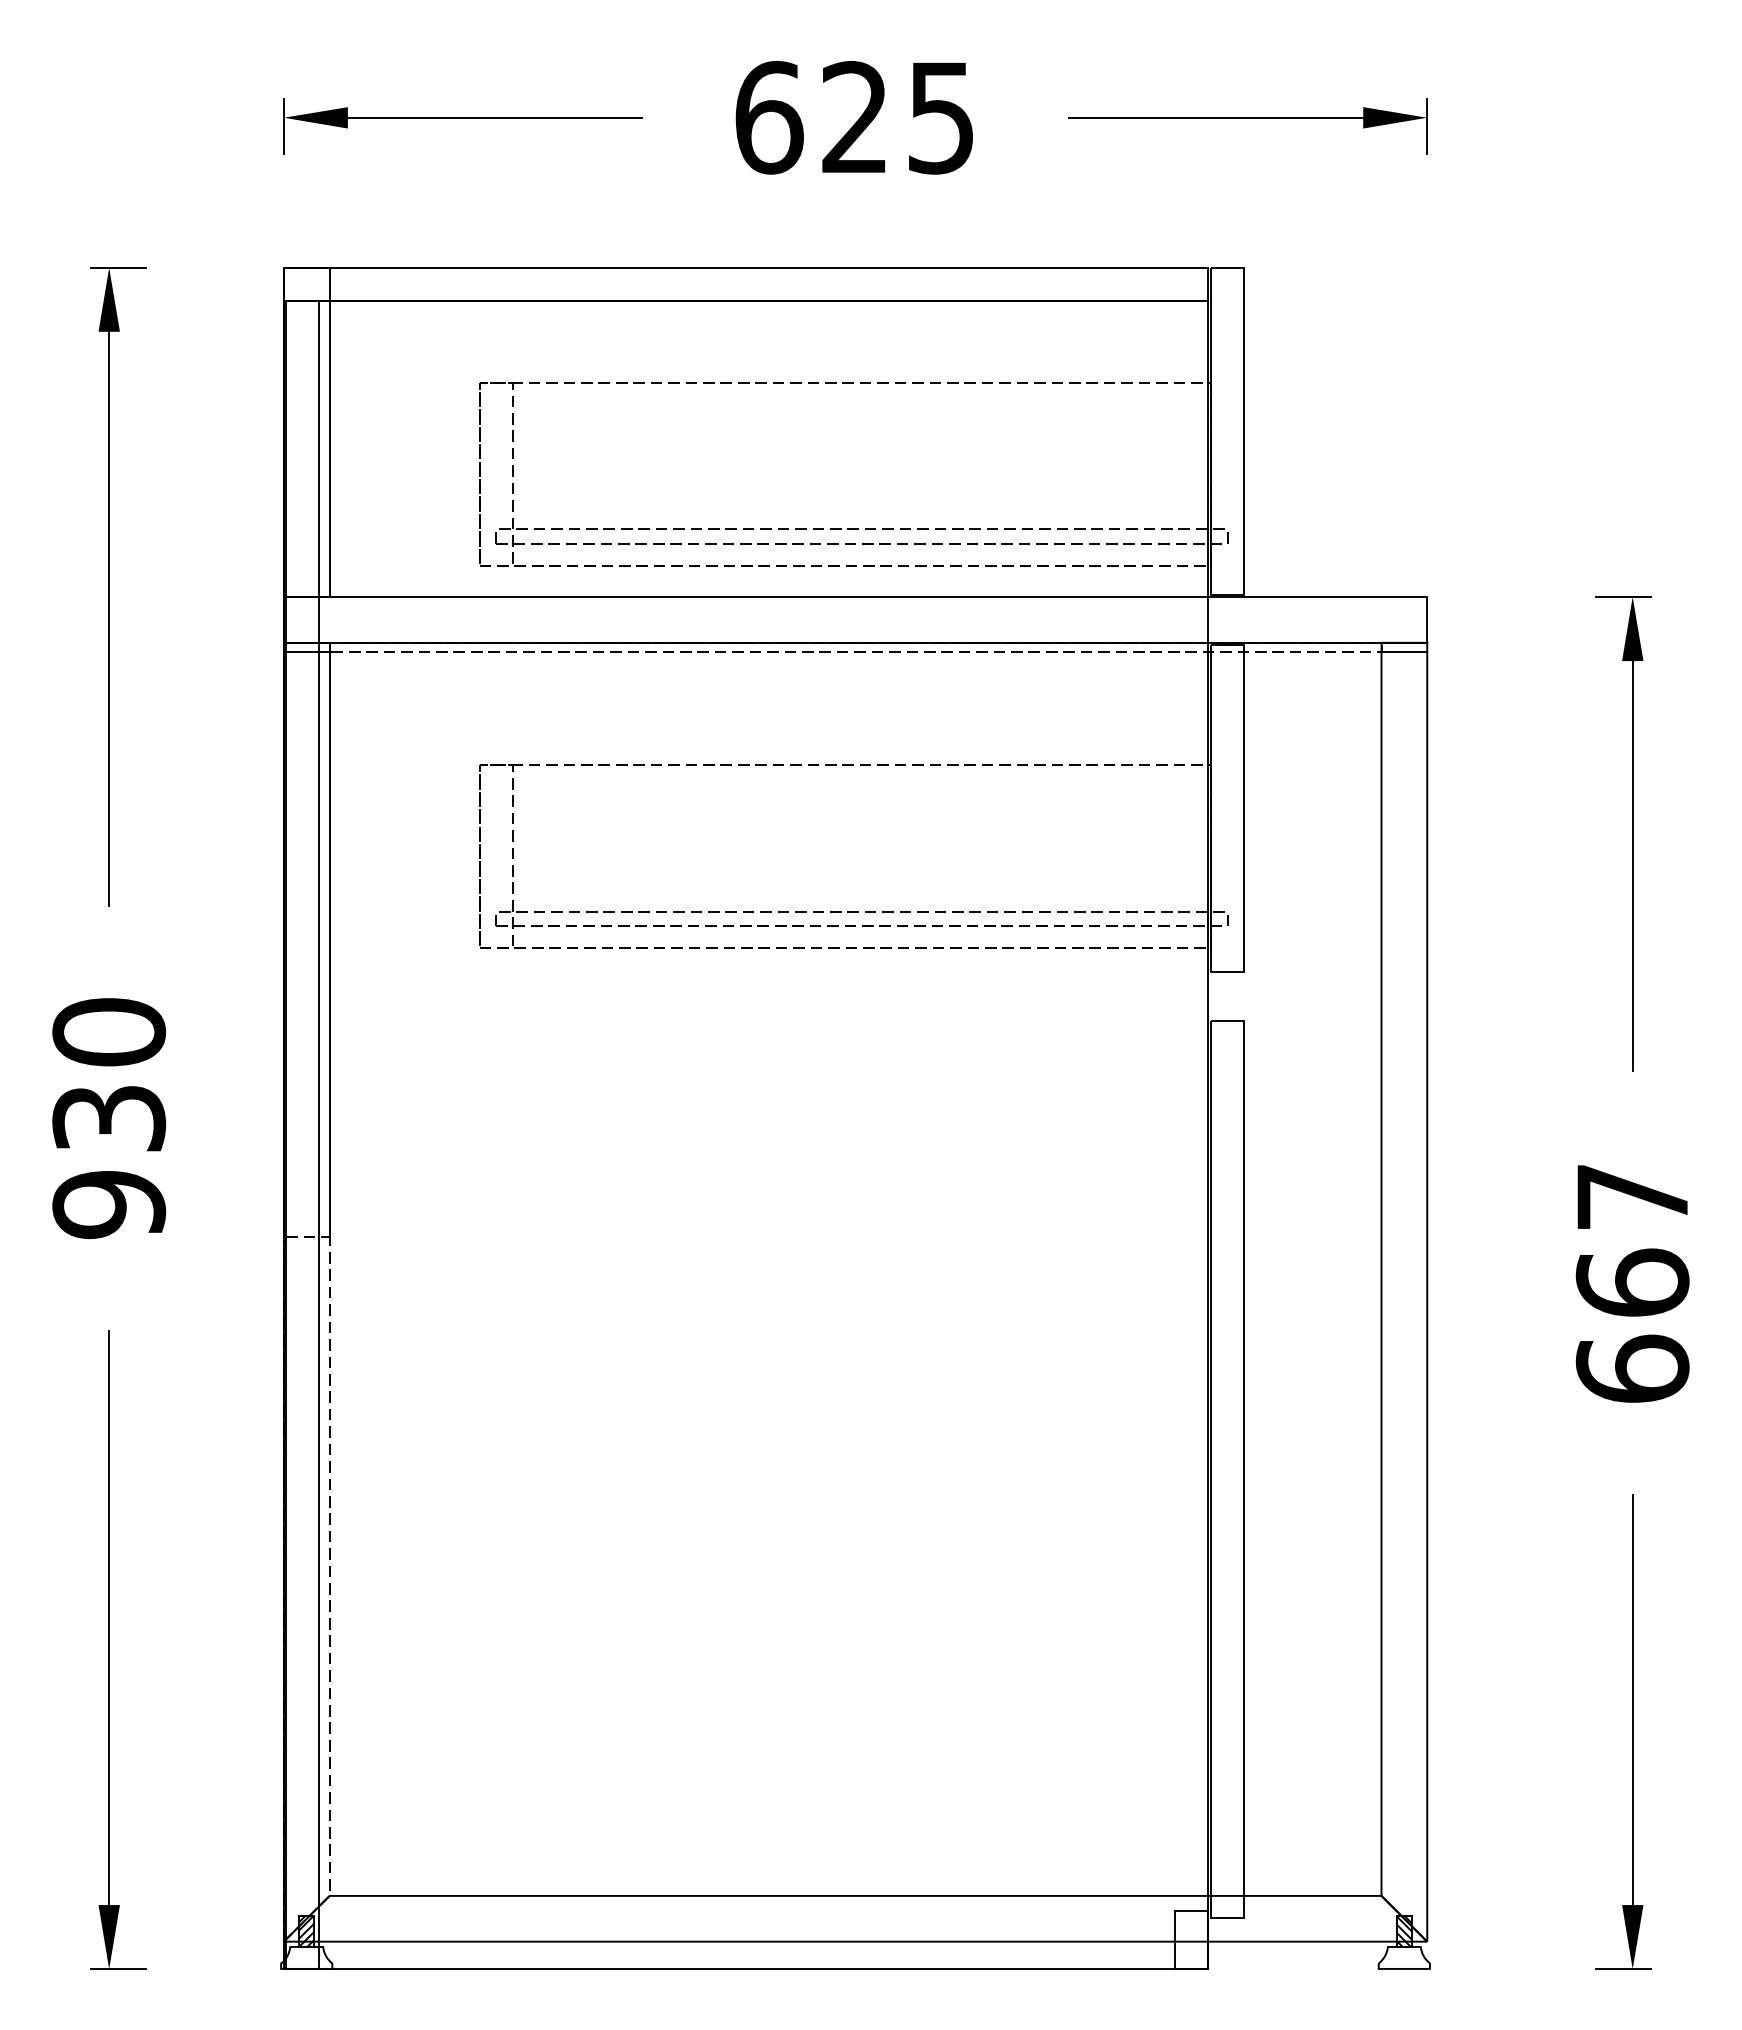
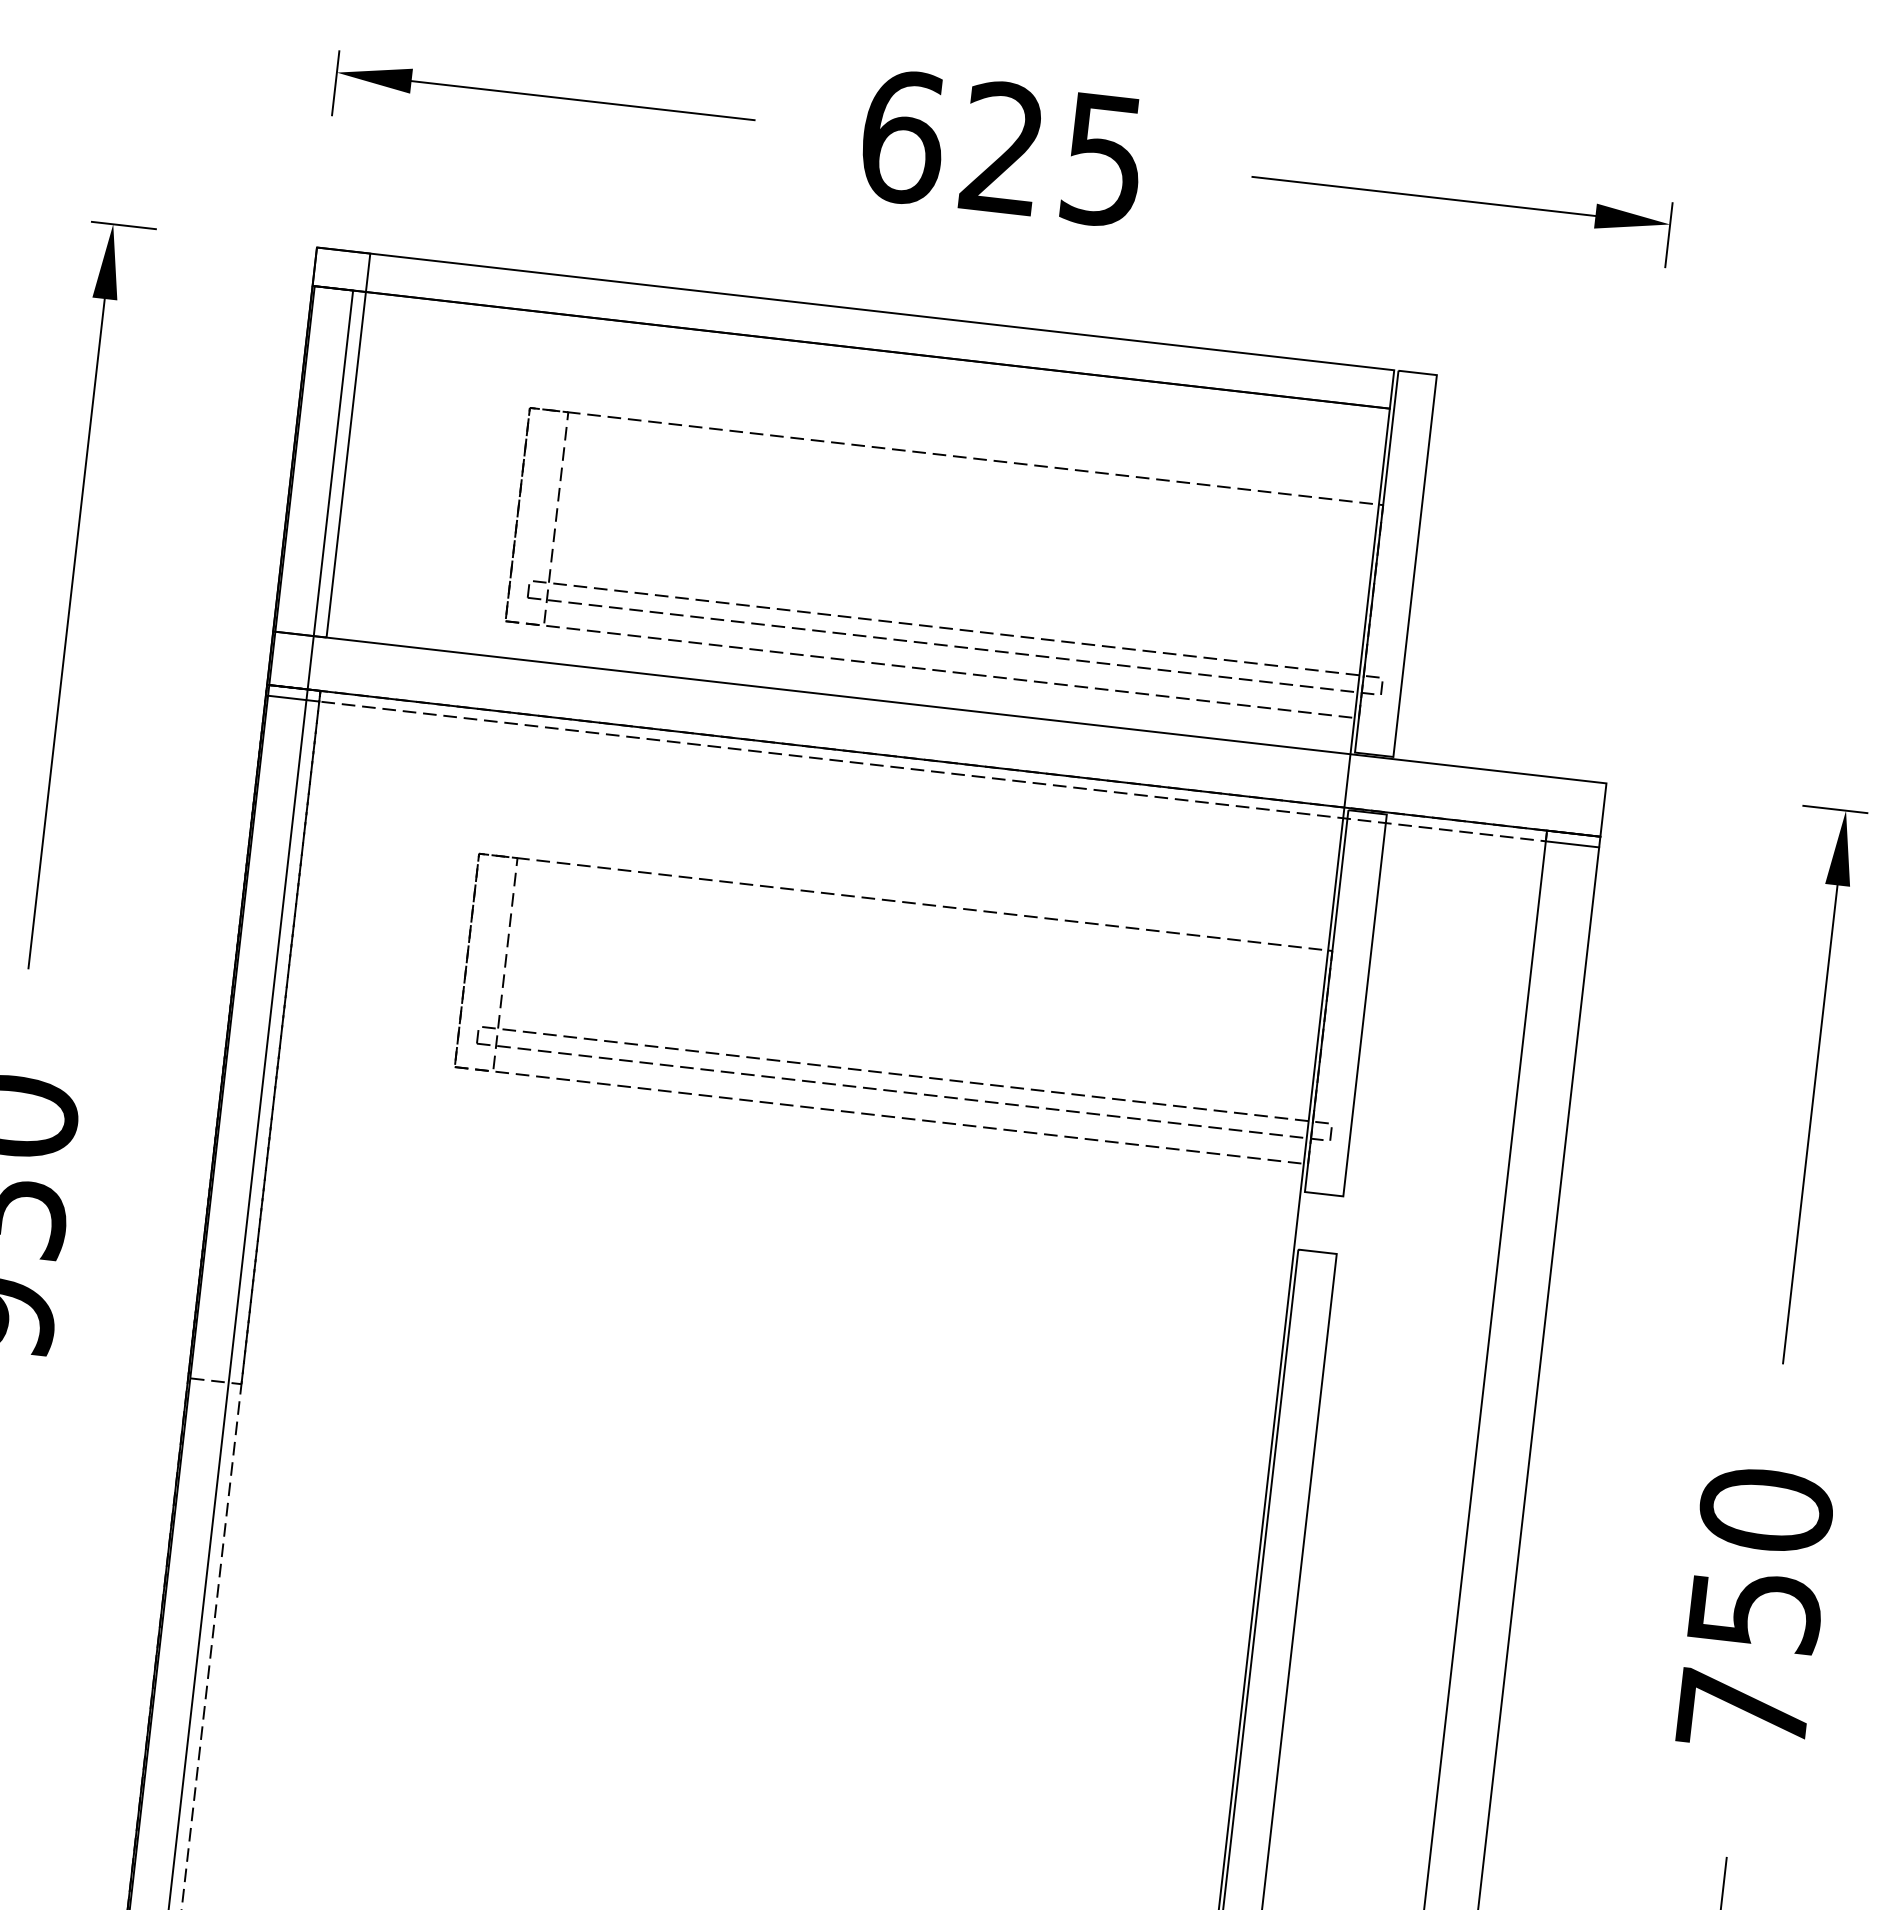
text: (1632, 1282) -> (1754, 1609), 667 -> 750

